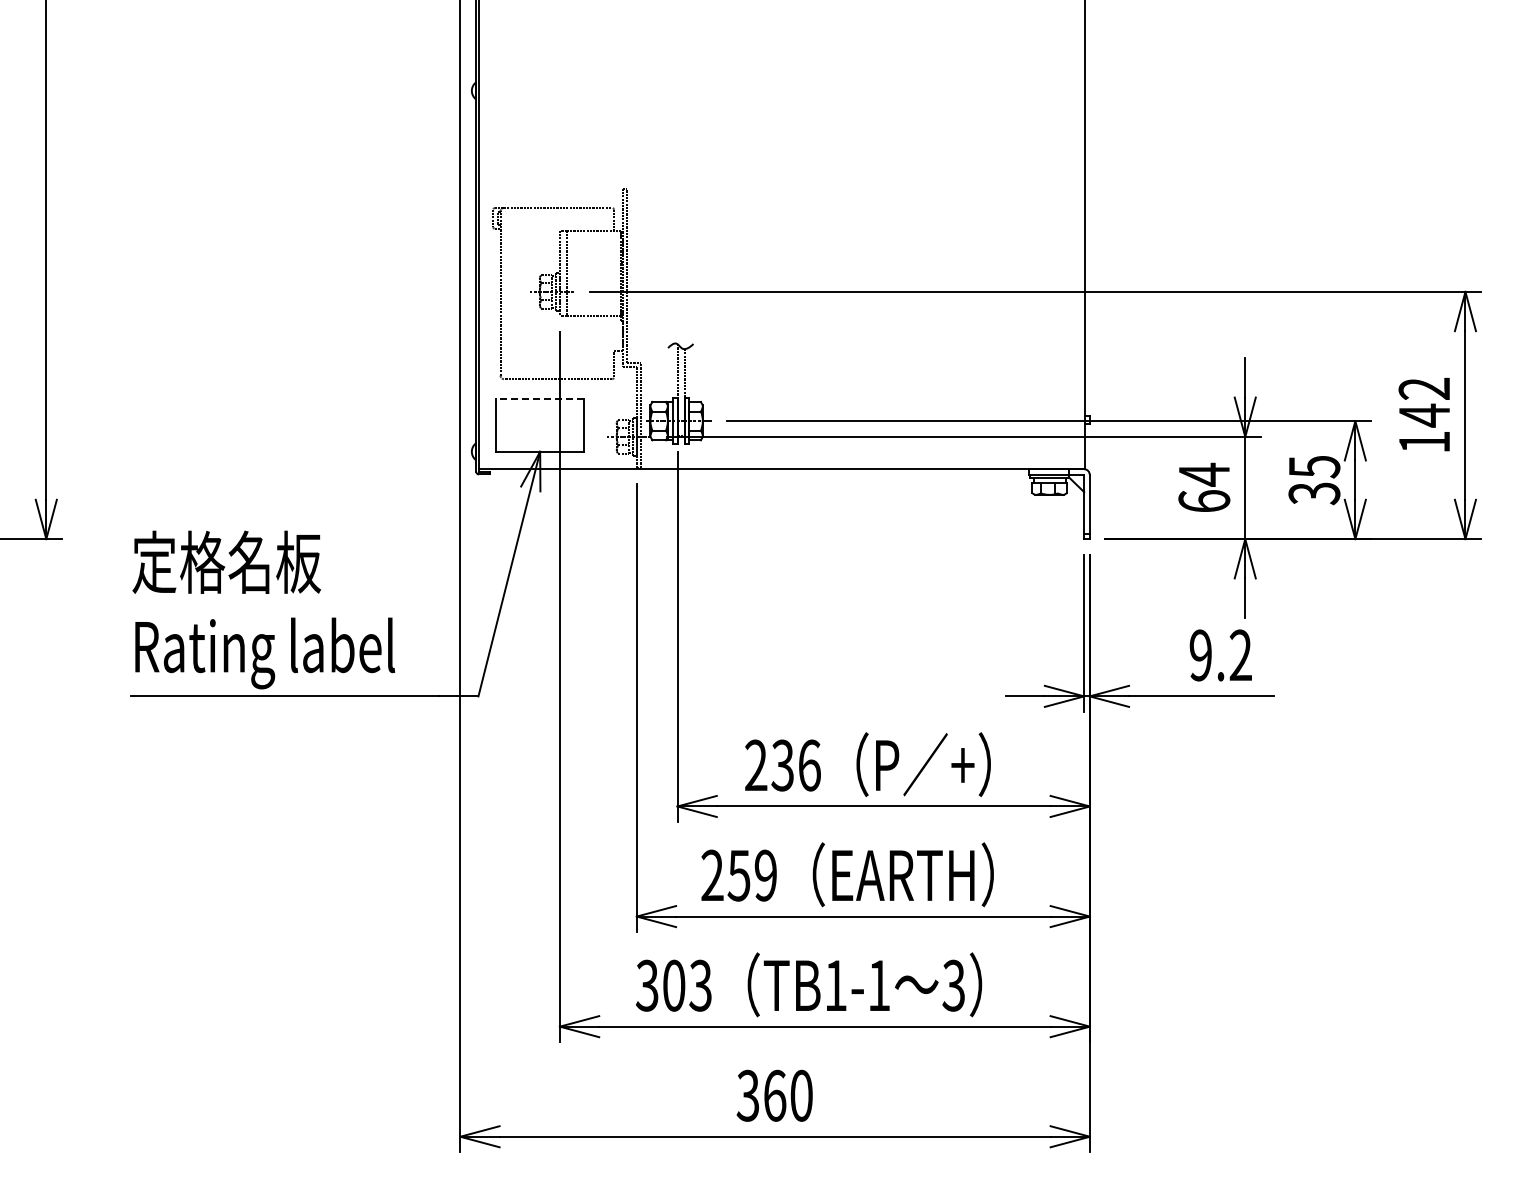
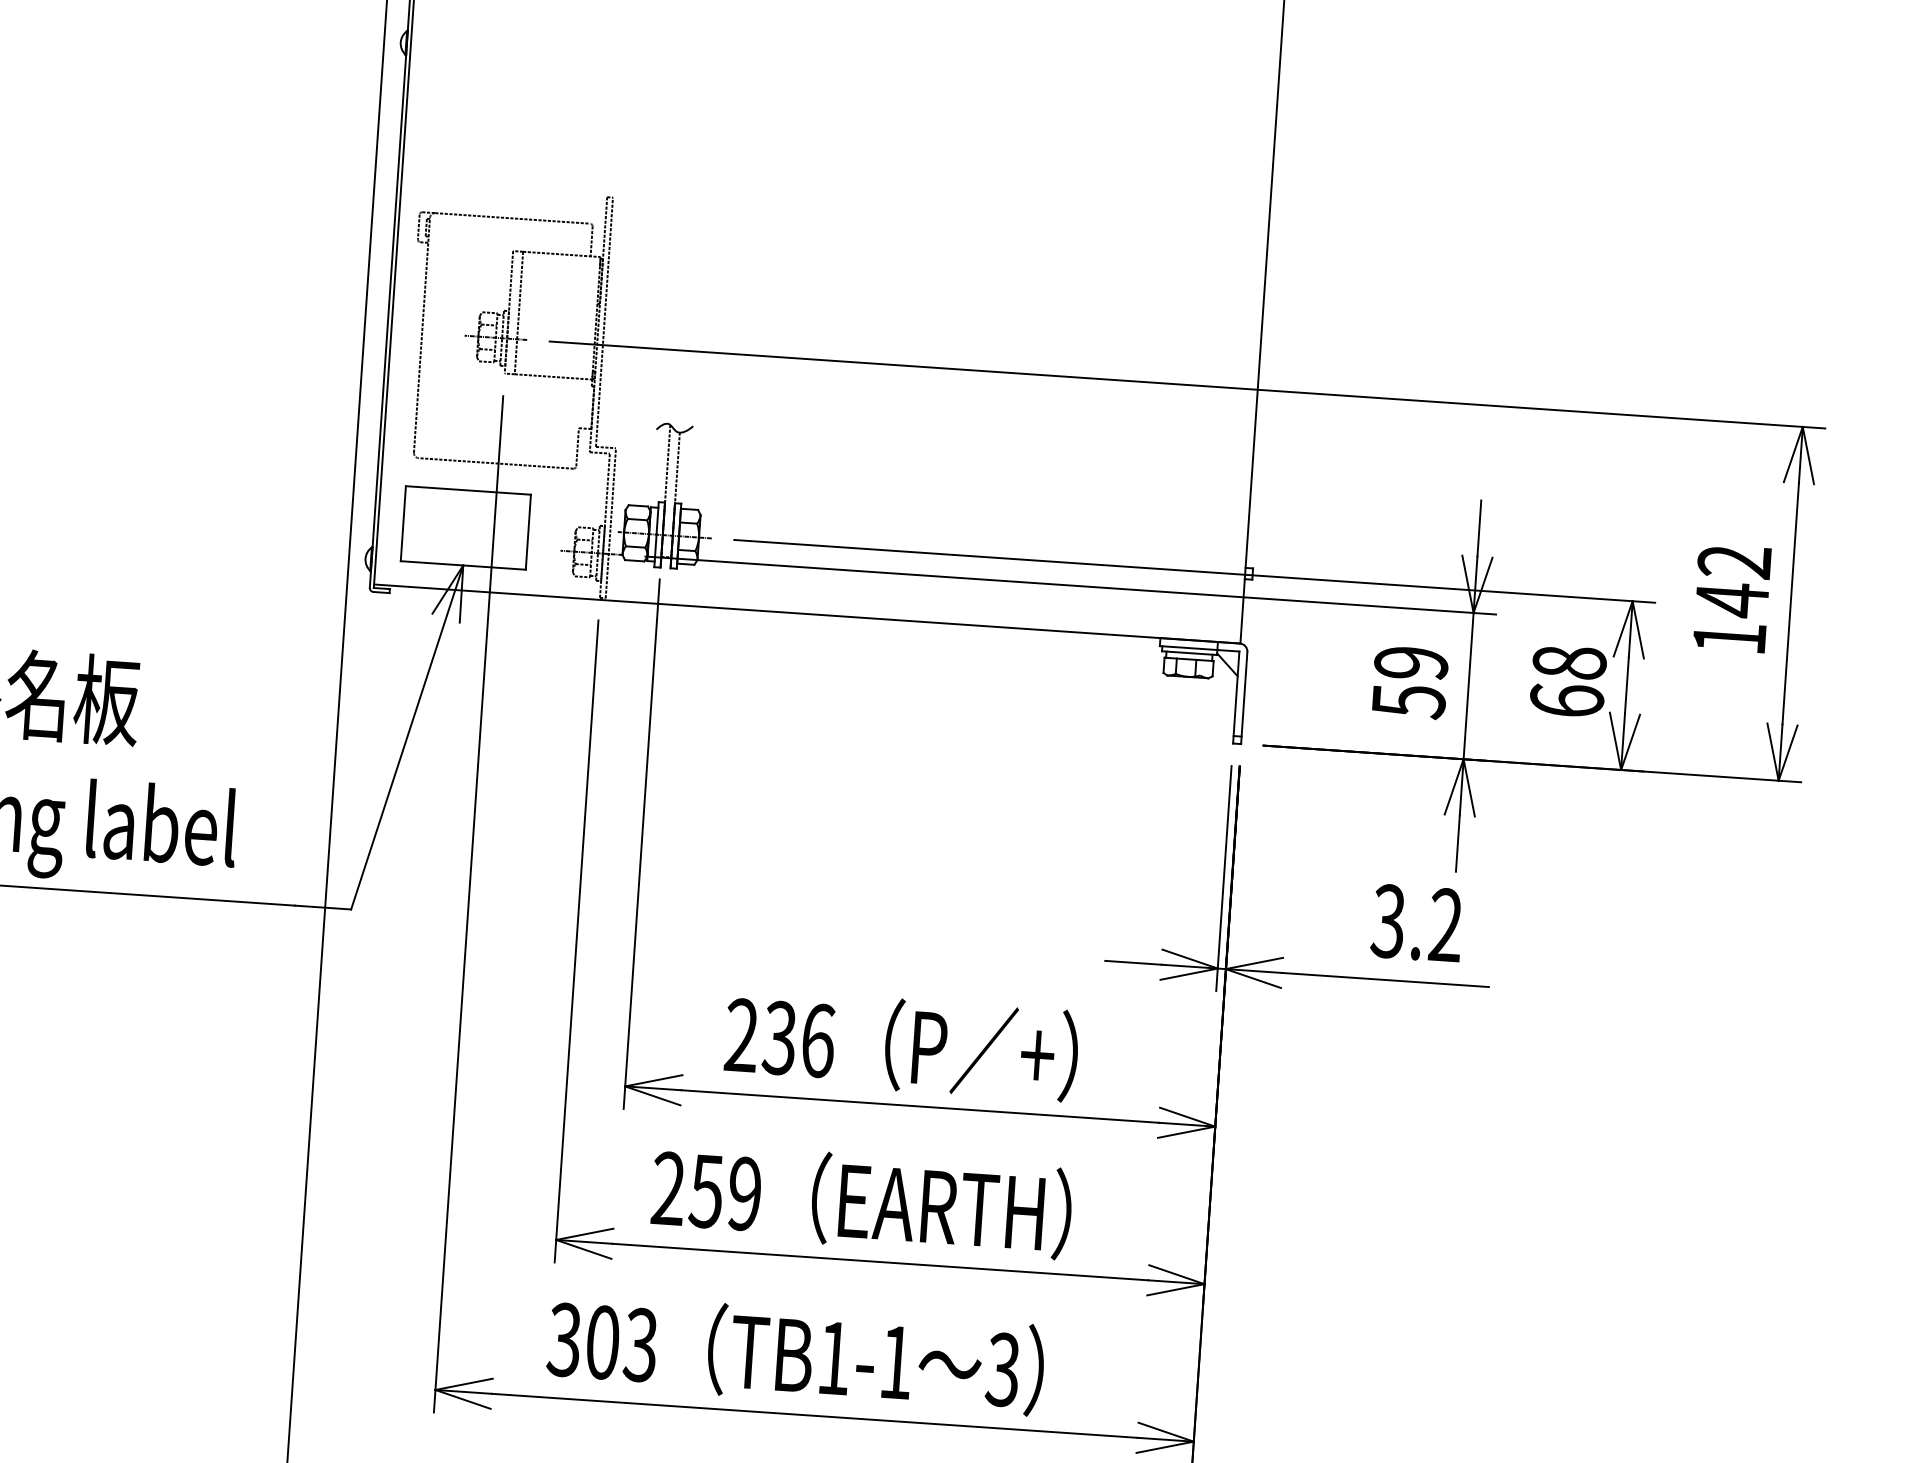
line: (540, 399) -> (468, 490), dashed -> solid
text: (1314, 480) -> (1568, 682), 35 -> 68
text: (1204, 487) -> (1410, 681), 64 -> 59
text: (1200, 655) -> (1388, 921), 9.2 -> 3.2

